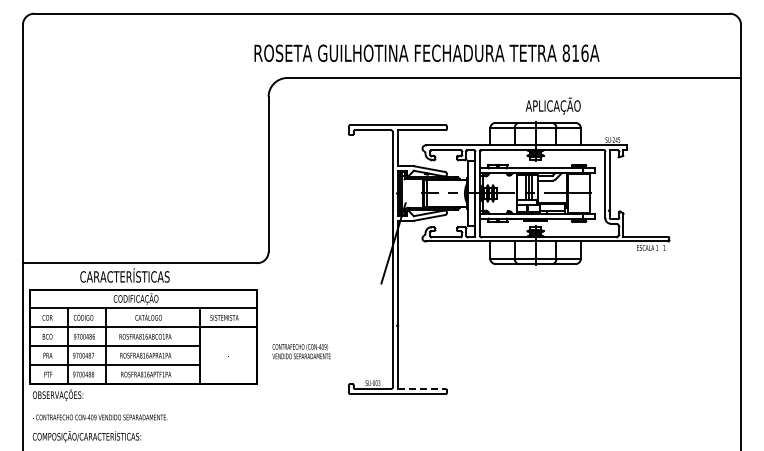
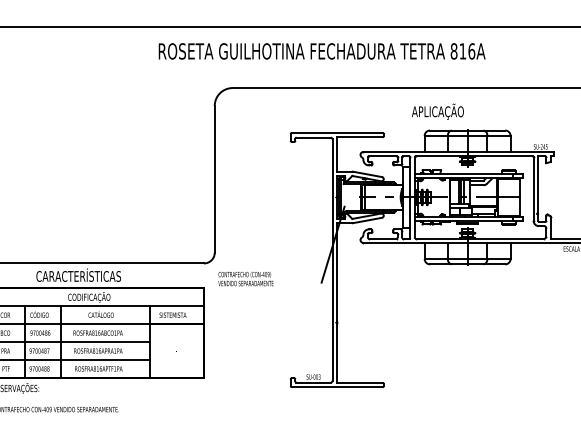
text: (426, 52) -> (321, 50), moved
text: (552, 105) -> (437, 111), moved
text: (301, 351) -> (245, 278), moved
line: (422, 389) -> (360, 383), dashed -> solid

